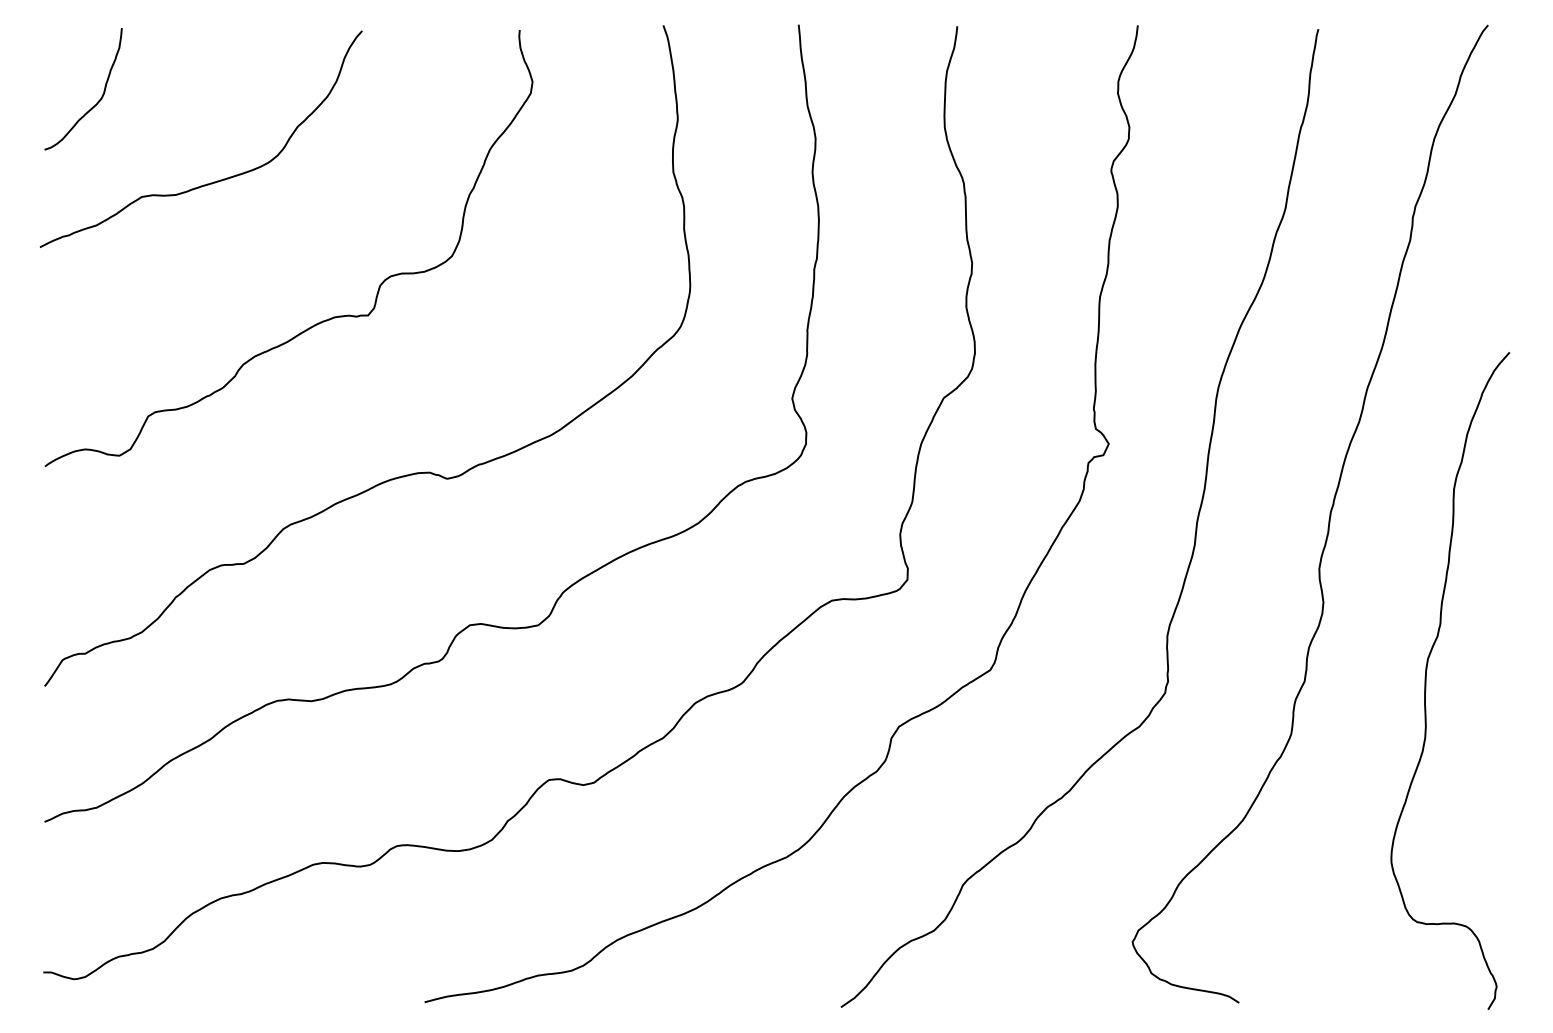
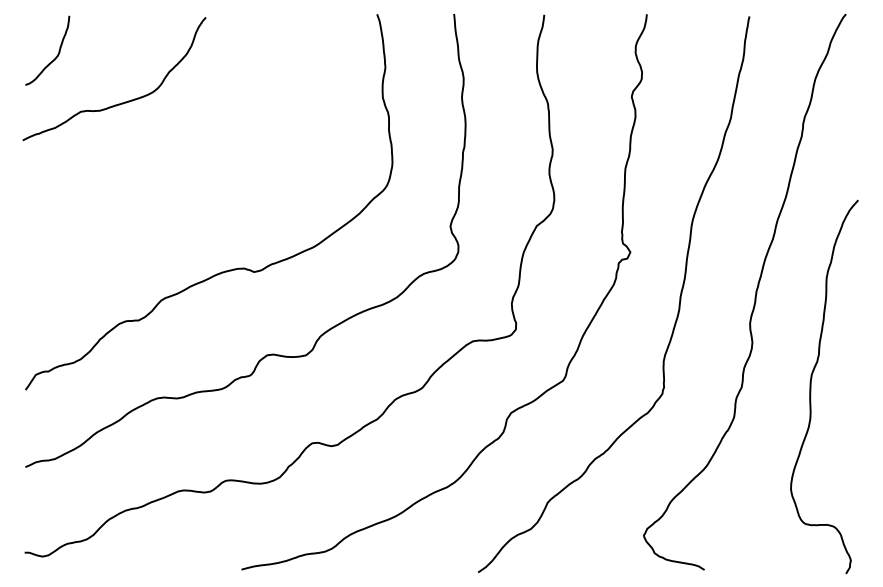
curve: (322, 319) -> (183, 181), removed

